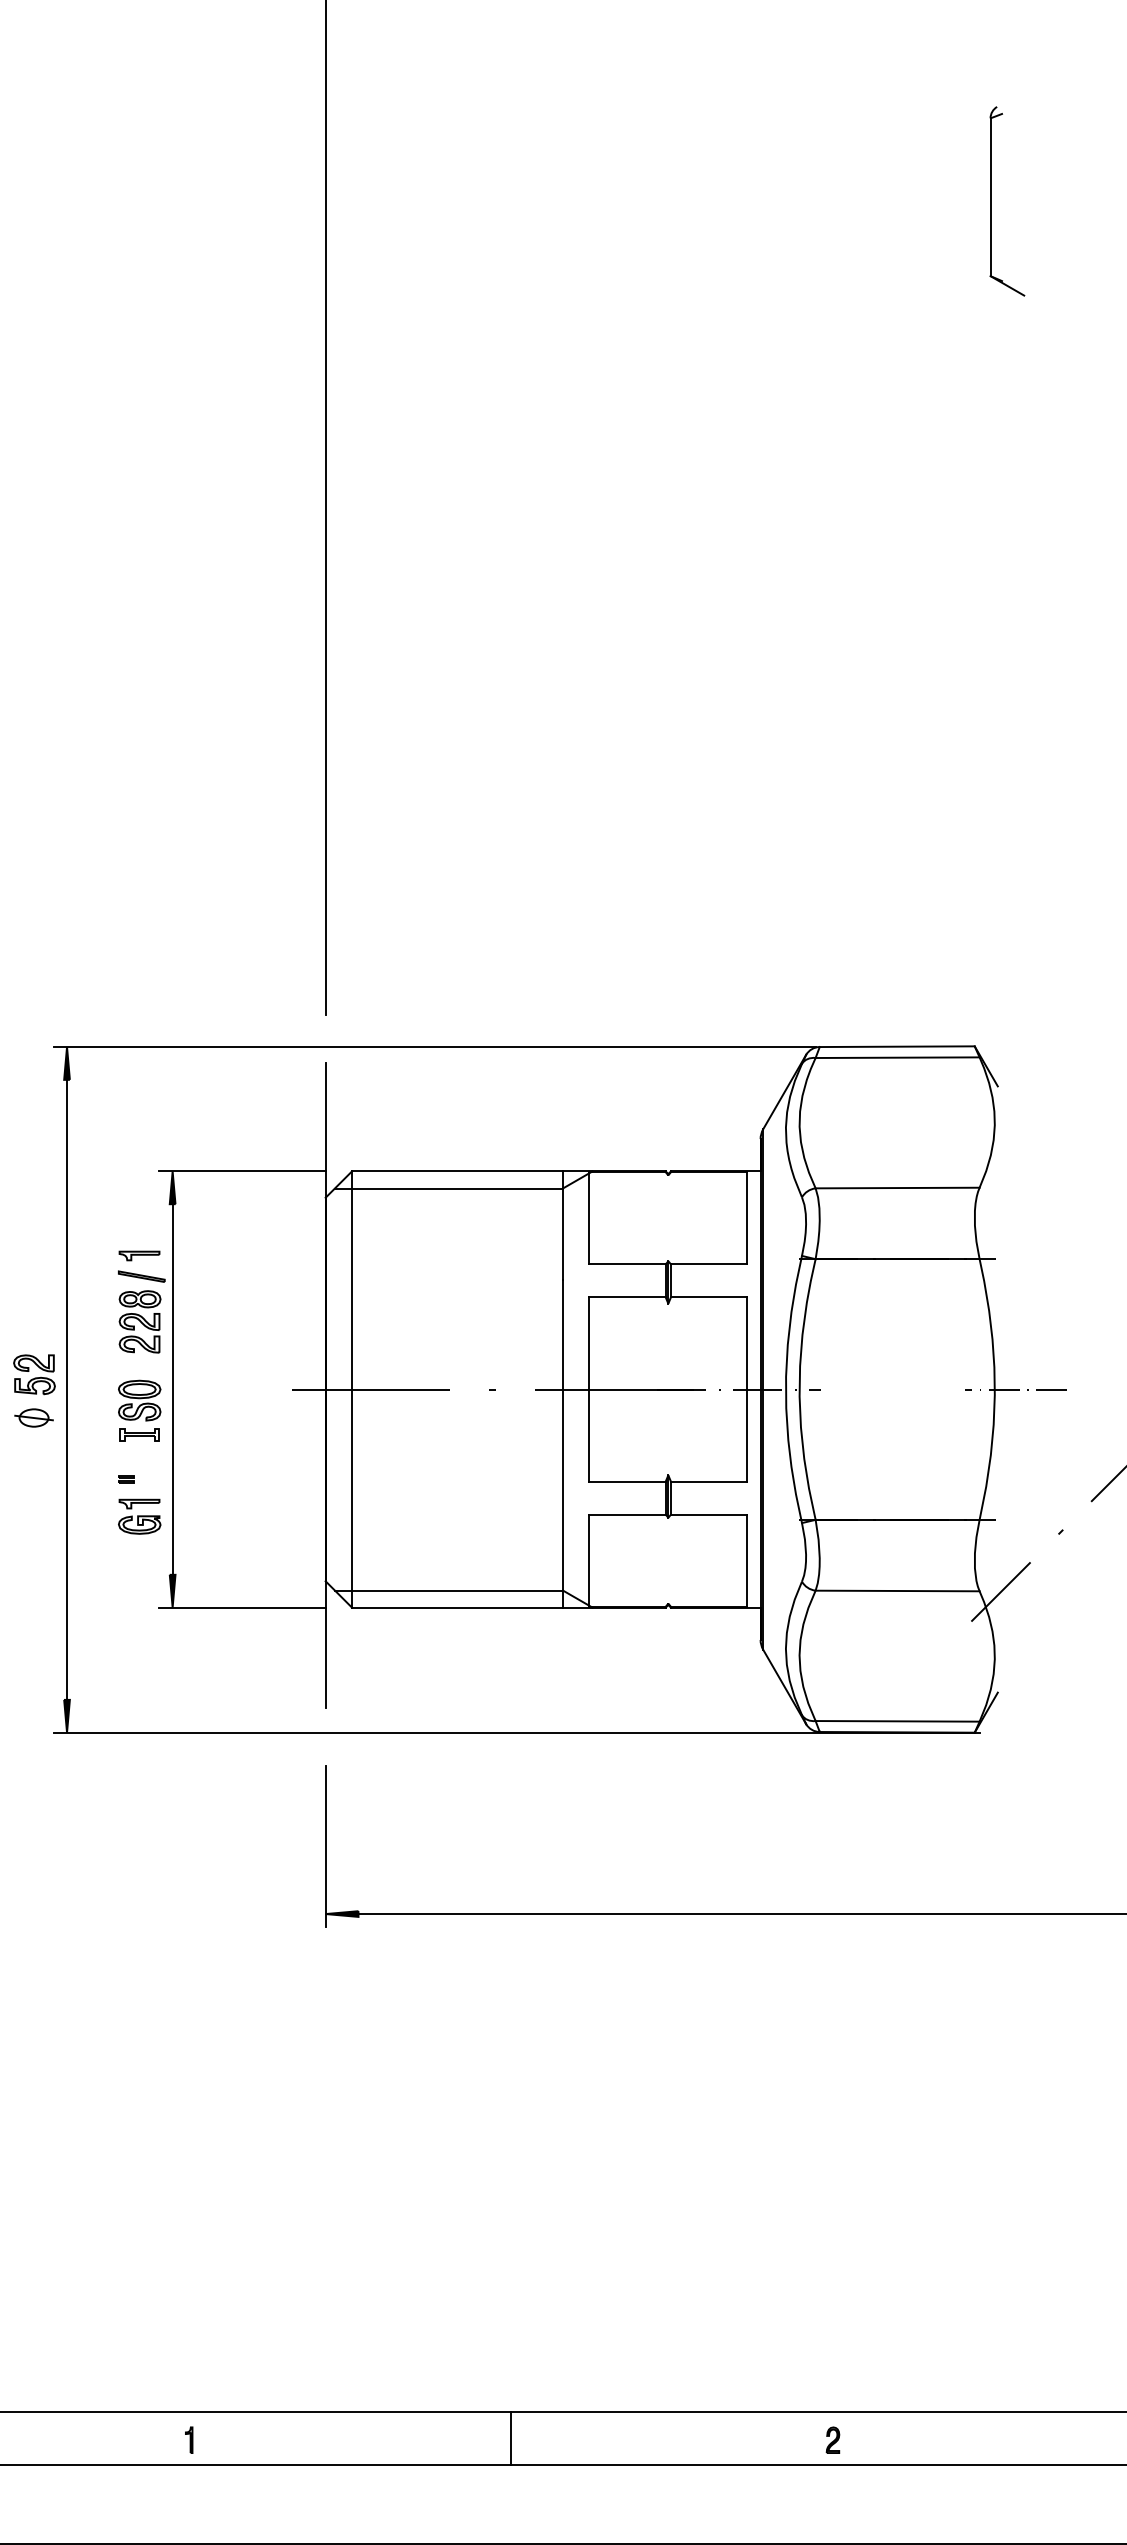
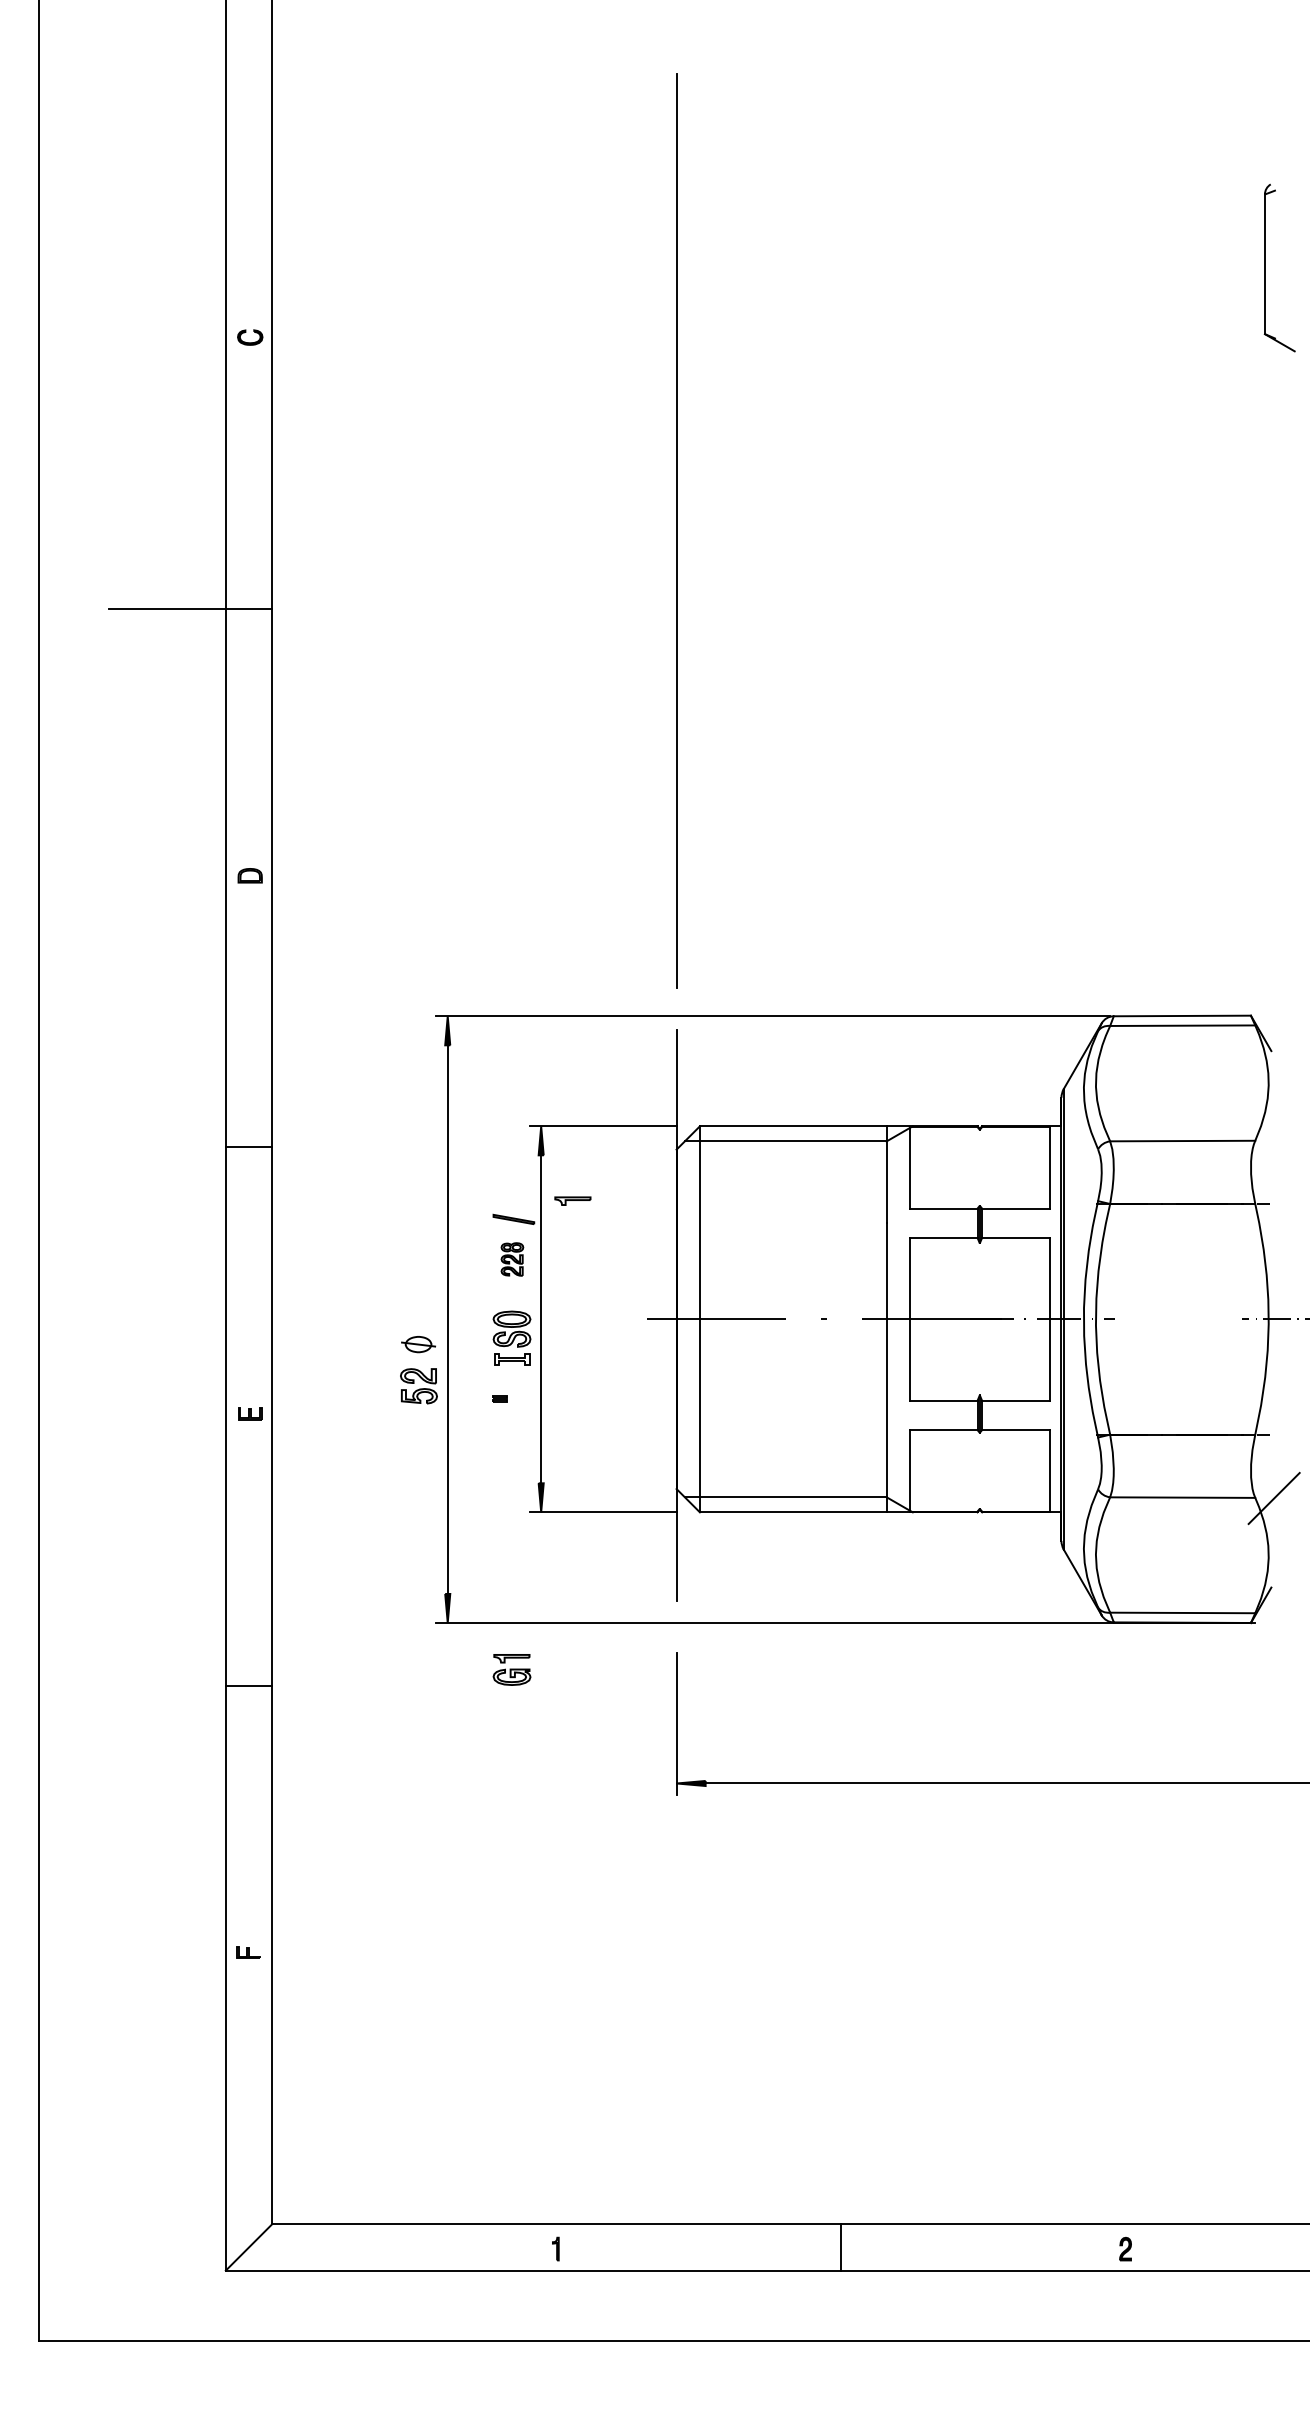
part: (139, 1255) -> (572, 1200), moved
part: (140, 1321) -> (512, 1259), size x0.6
part: (33, 1375) -> (418, 1386), moved
part: (139, 1516) -> (511, 1669), moved

